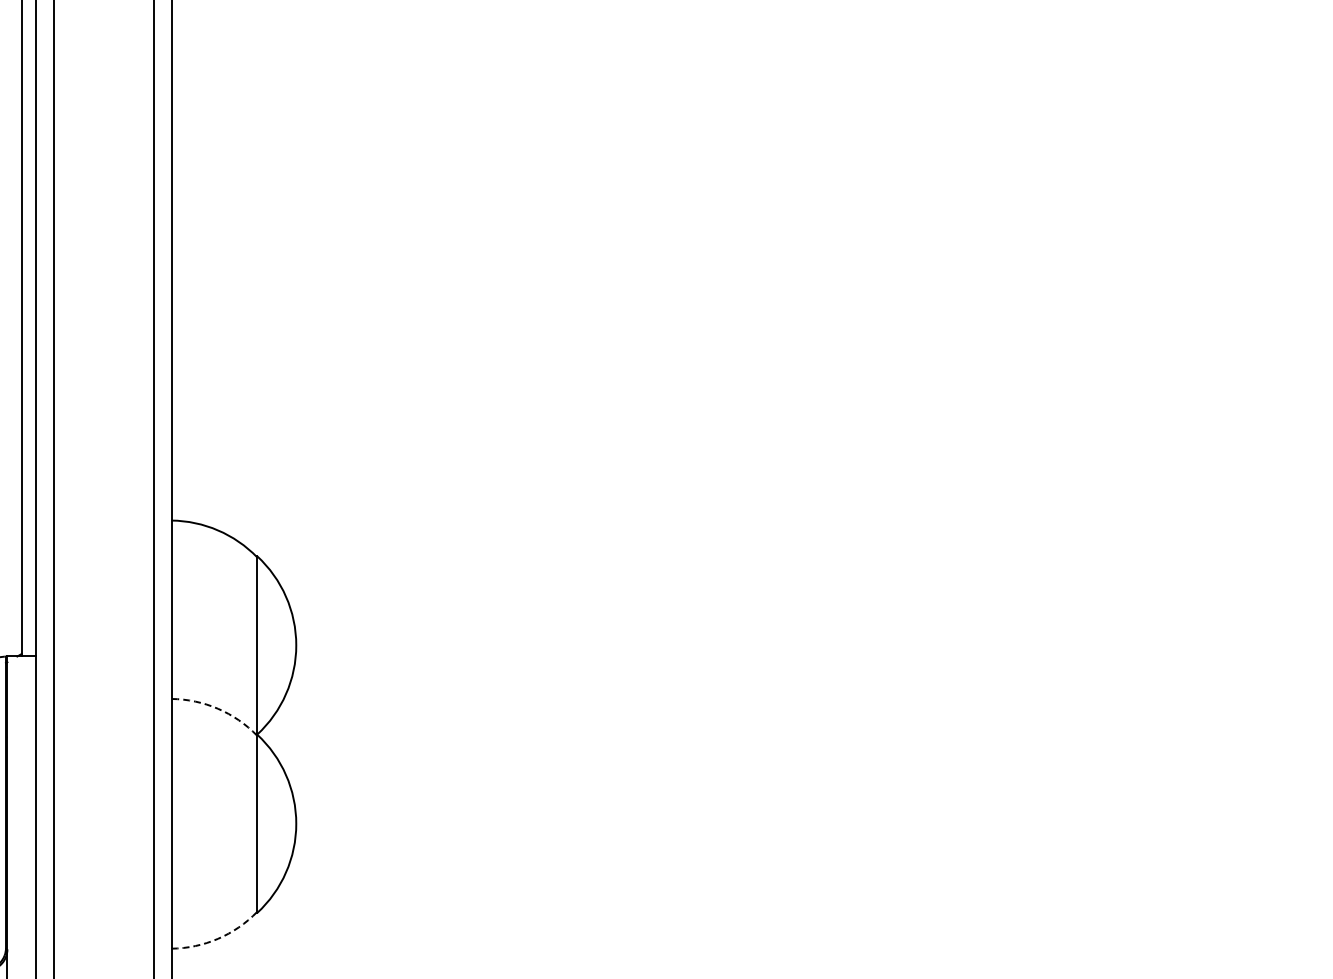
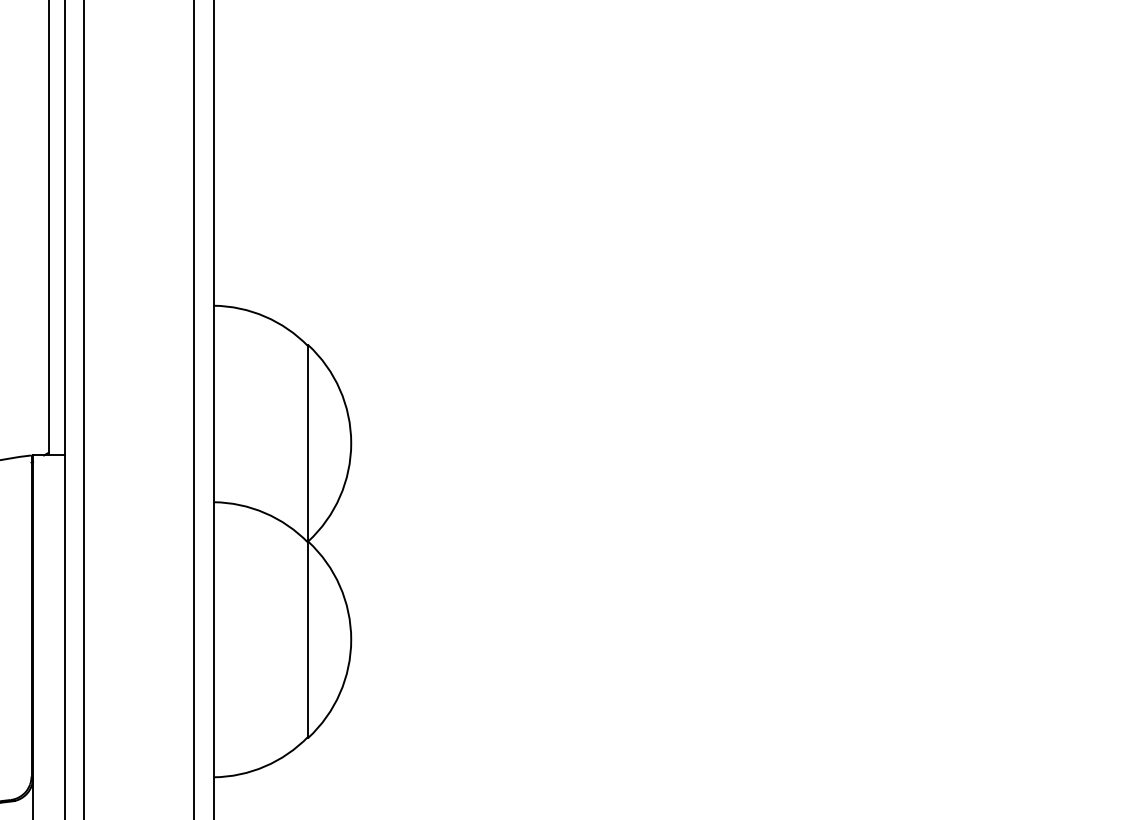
arc: (218, 708) -> (265, 512), dashed -> solid
arc: (218, 938) -> (265, 766), dashed -> solid

